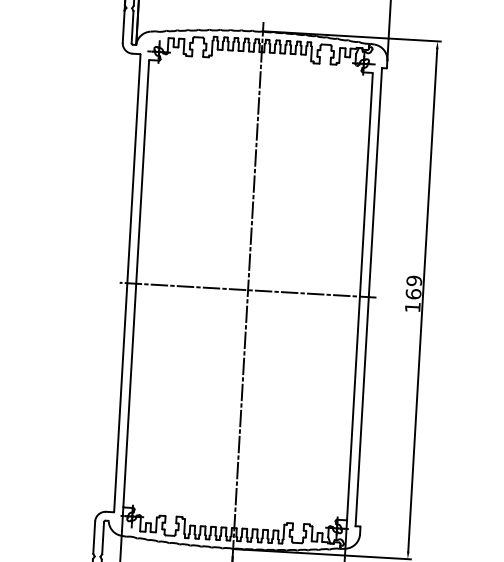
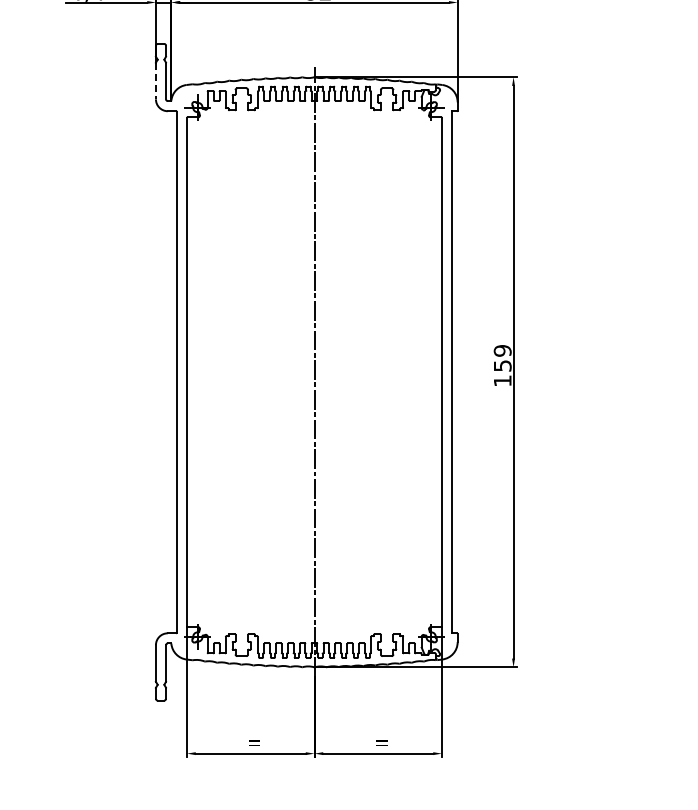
line: (123, 27) -> (155, 81), solid -> dashed
line: (248, 290) -> (314, 372), removed
text: (413, 293) -> (502, 365), 169 -> 159

